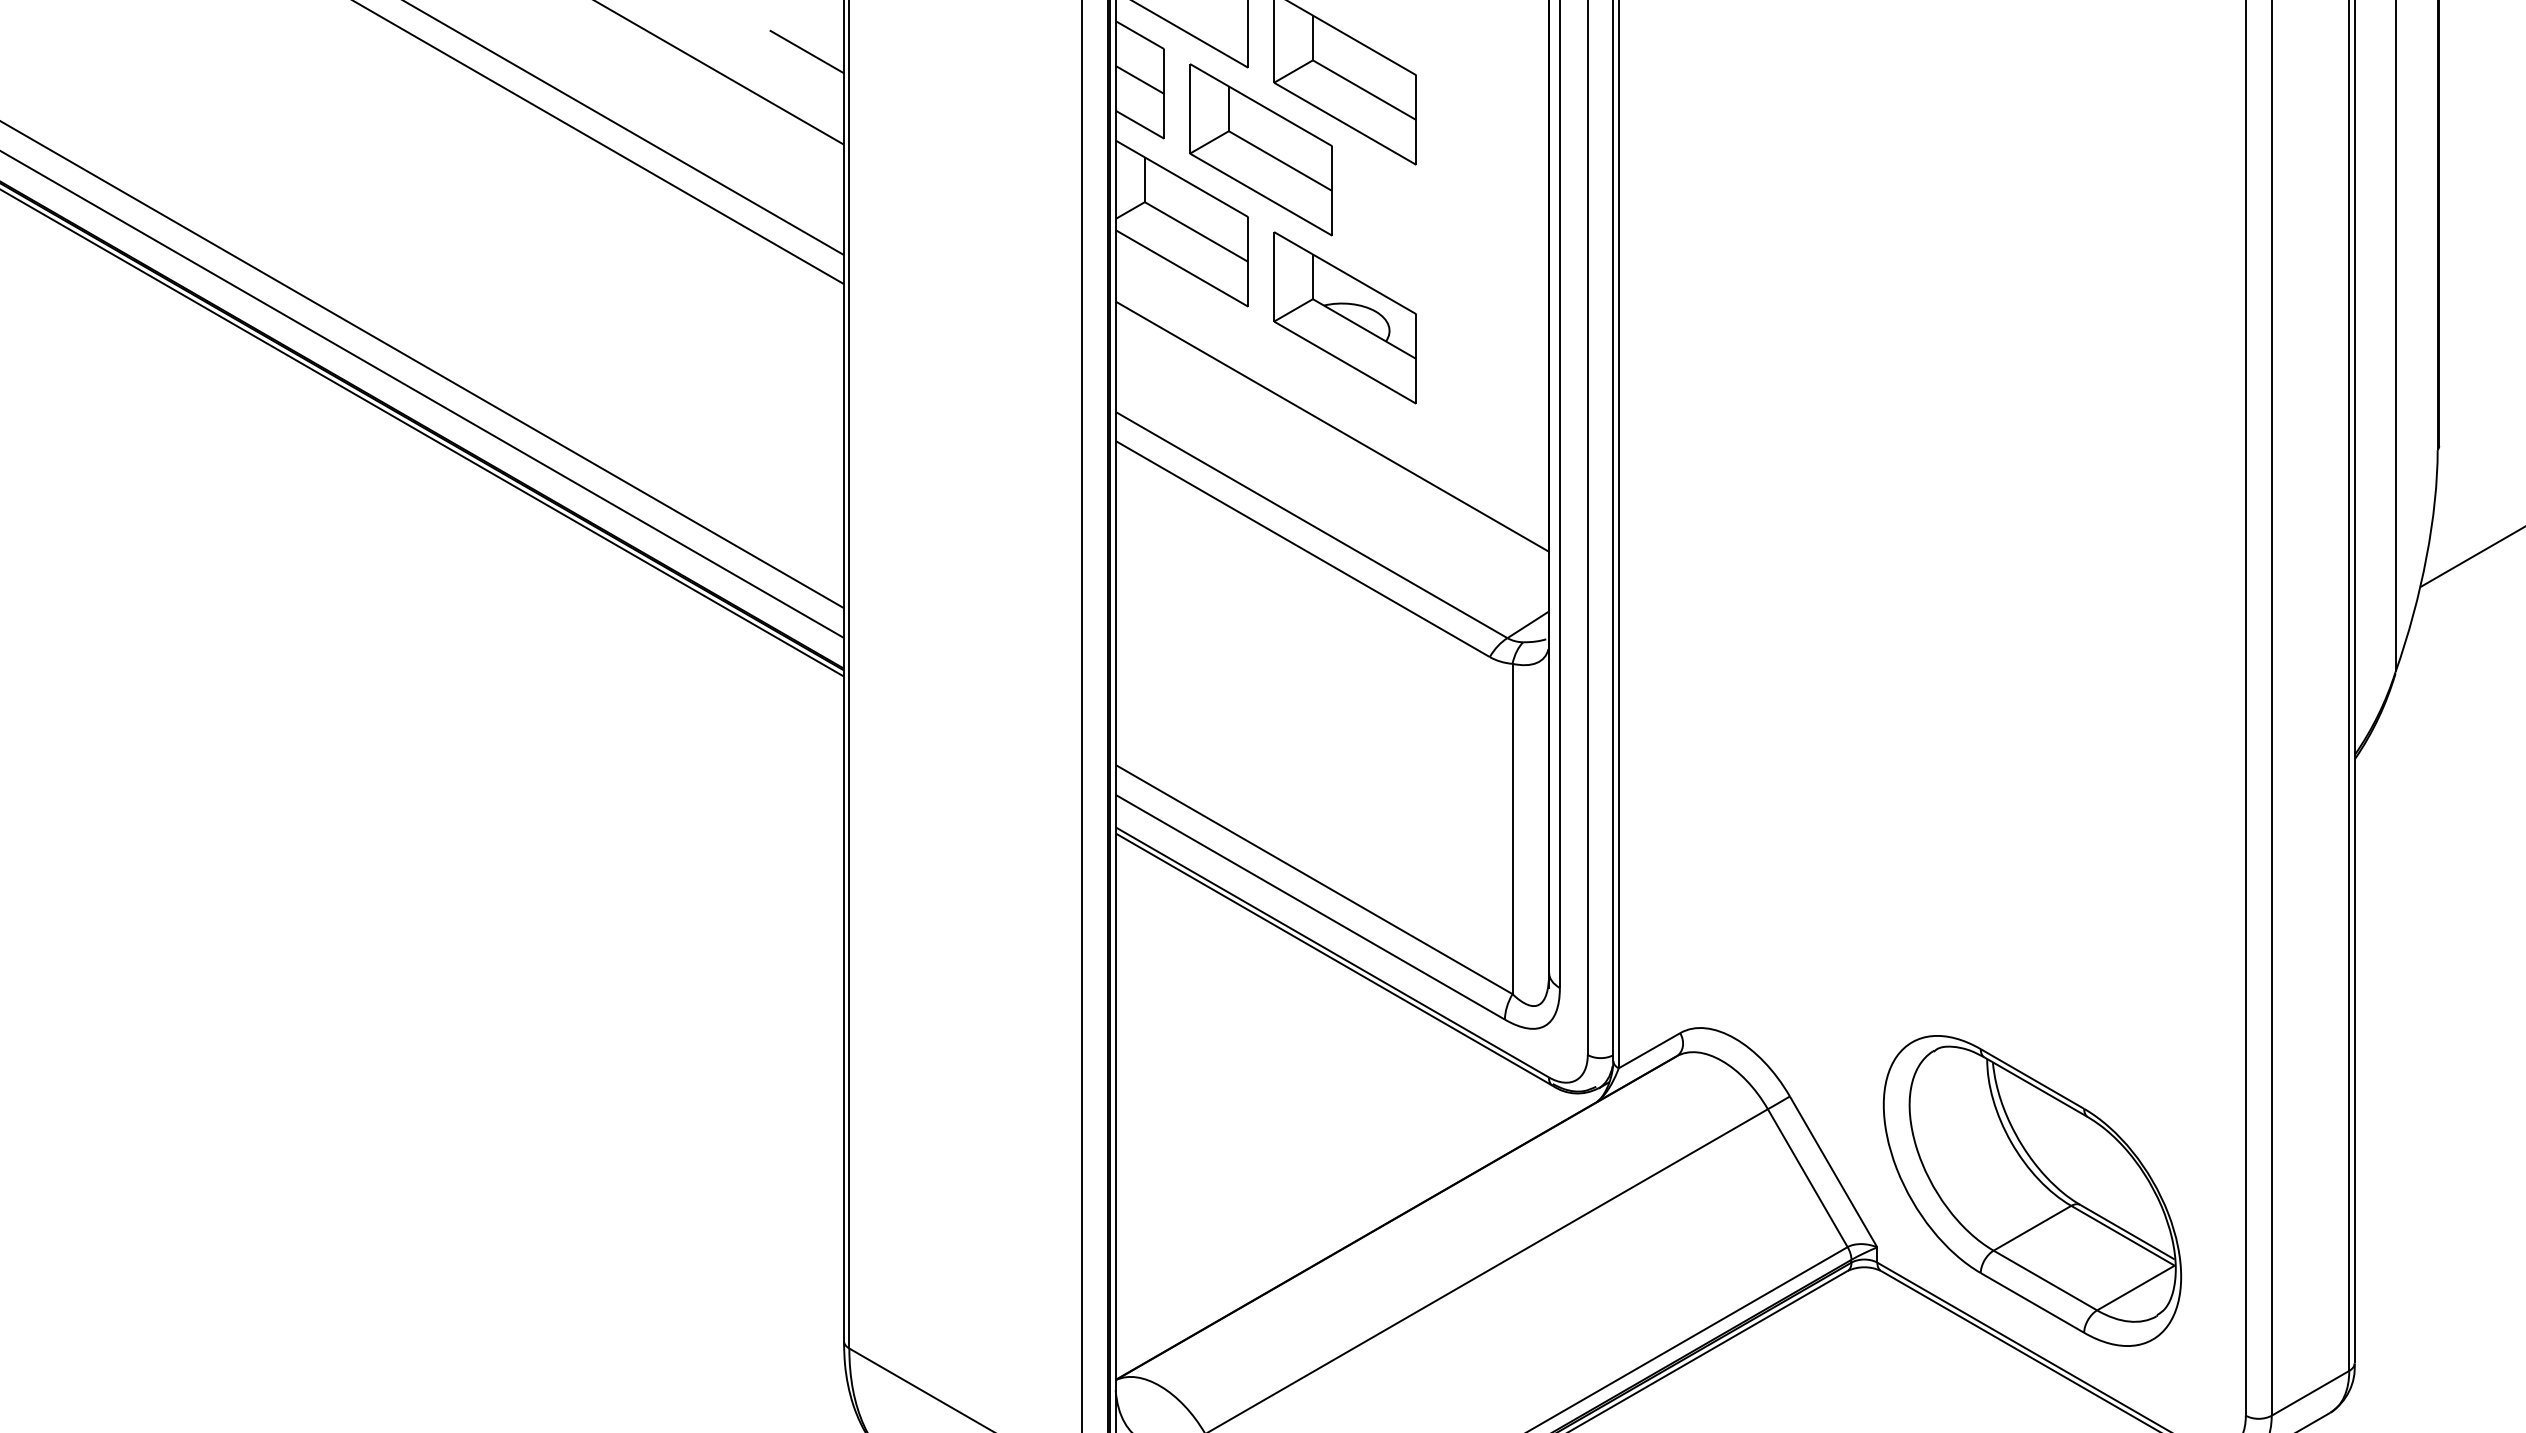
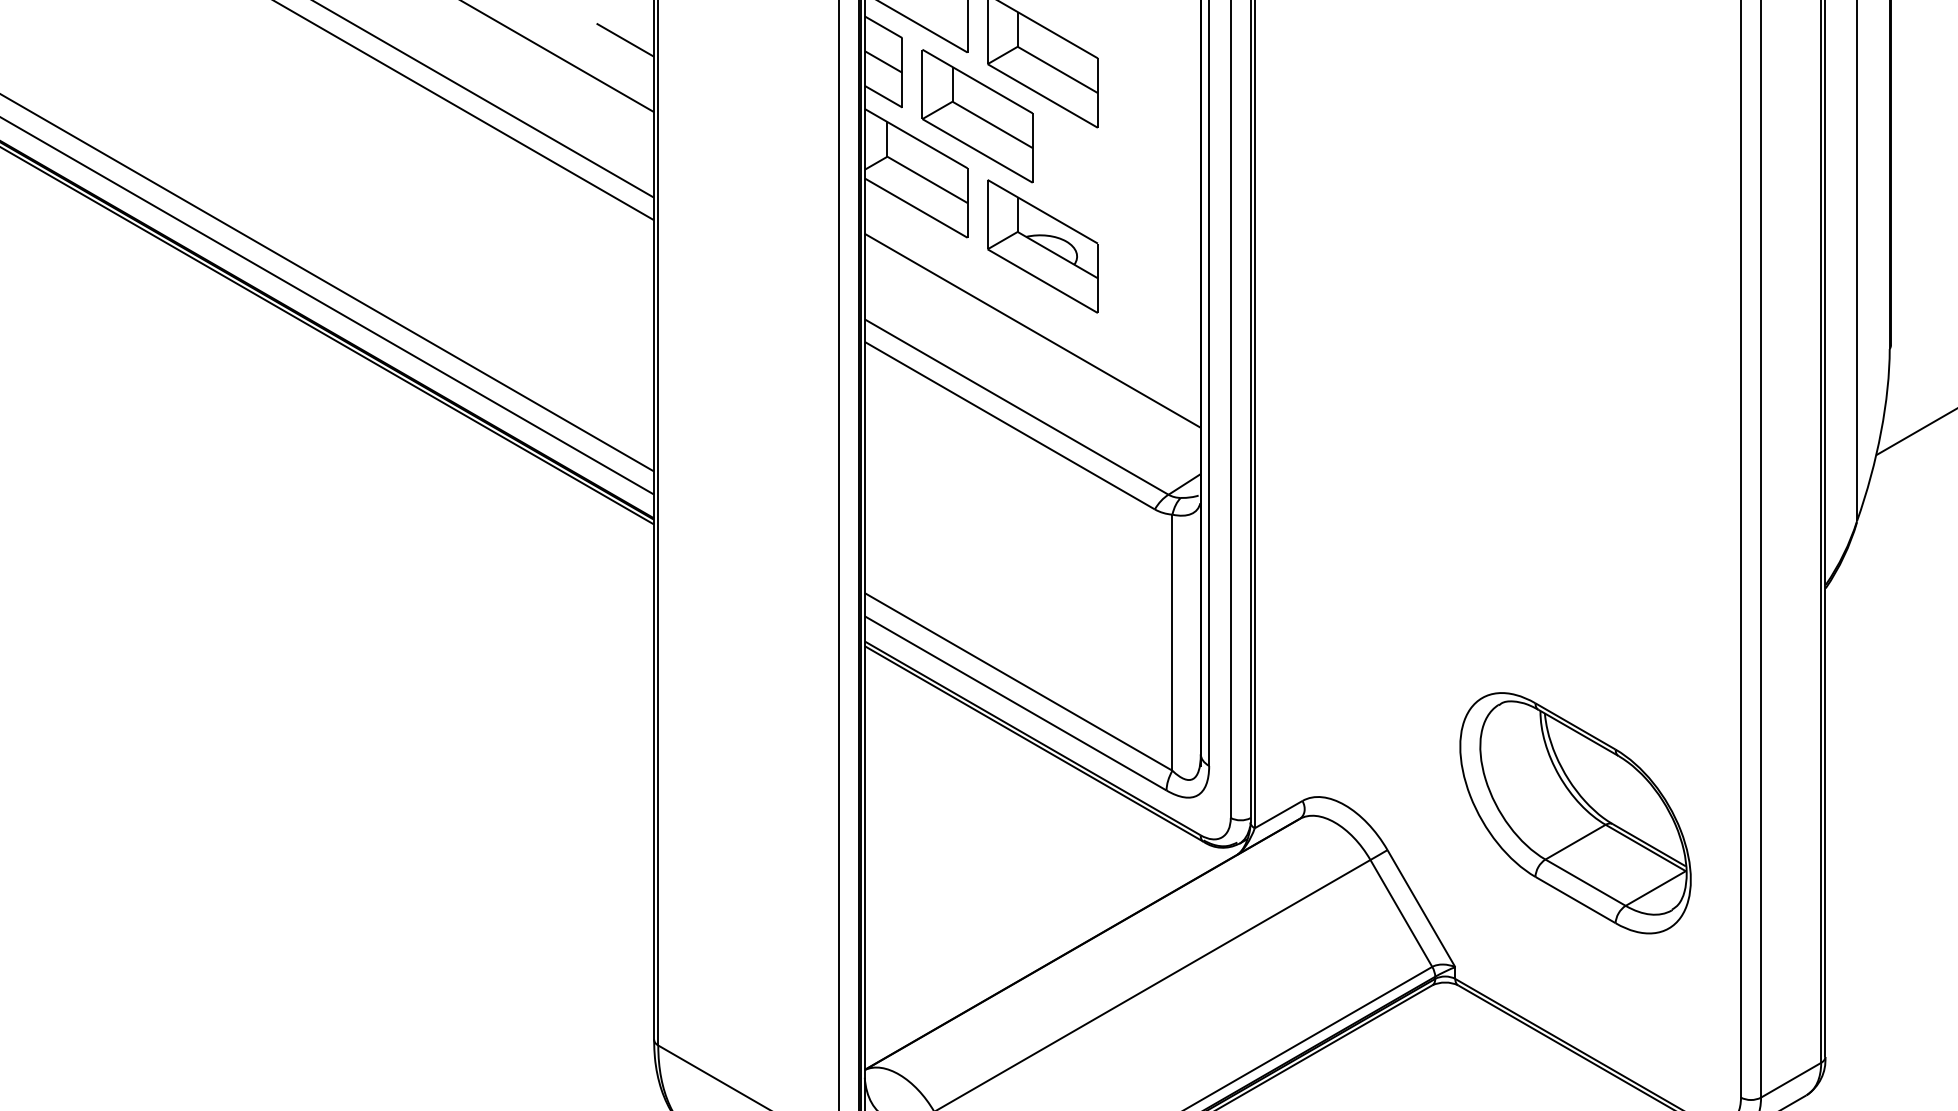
part: (2031, 1190) -> (1574, 812), moved

